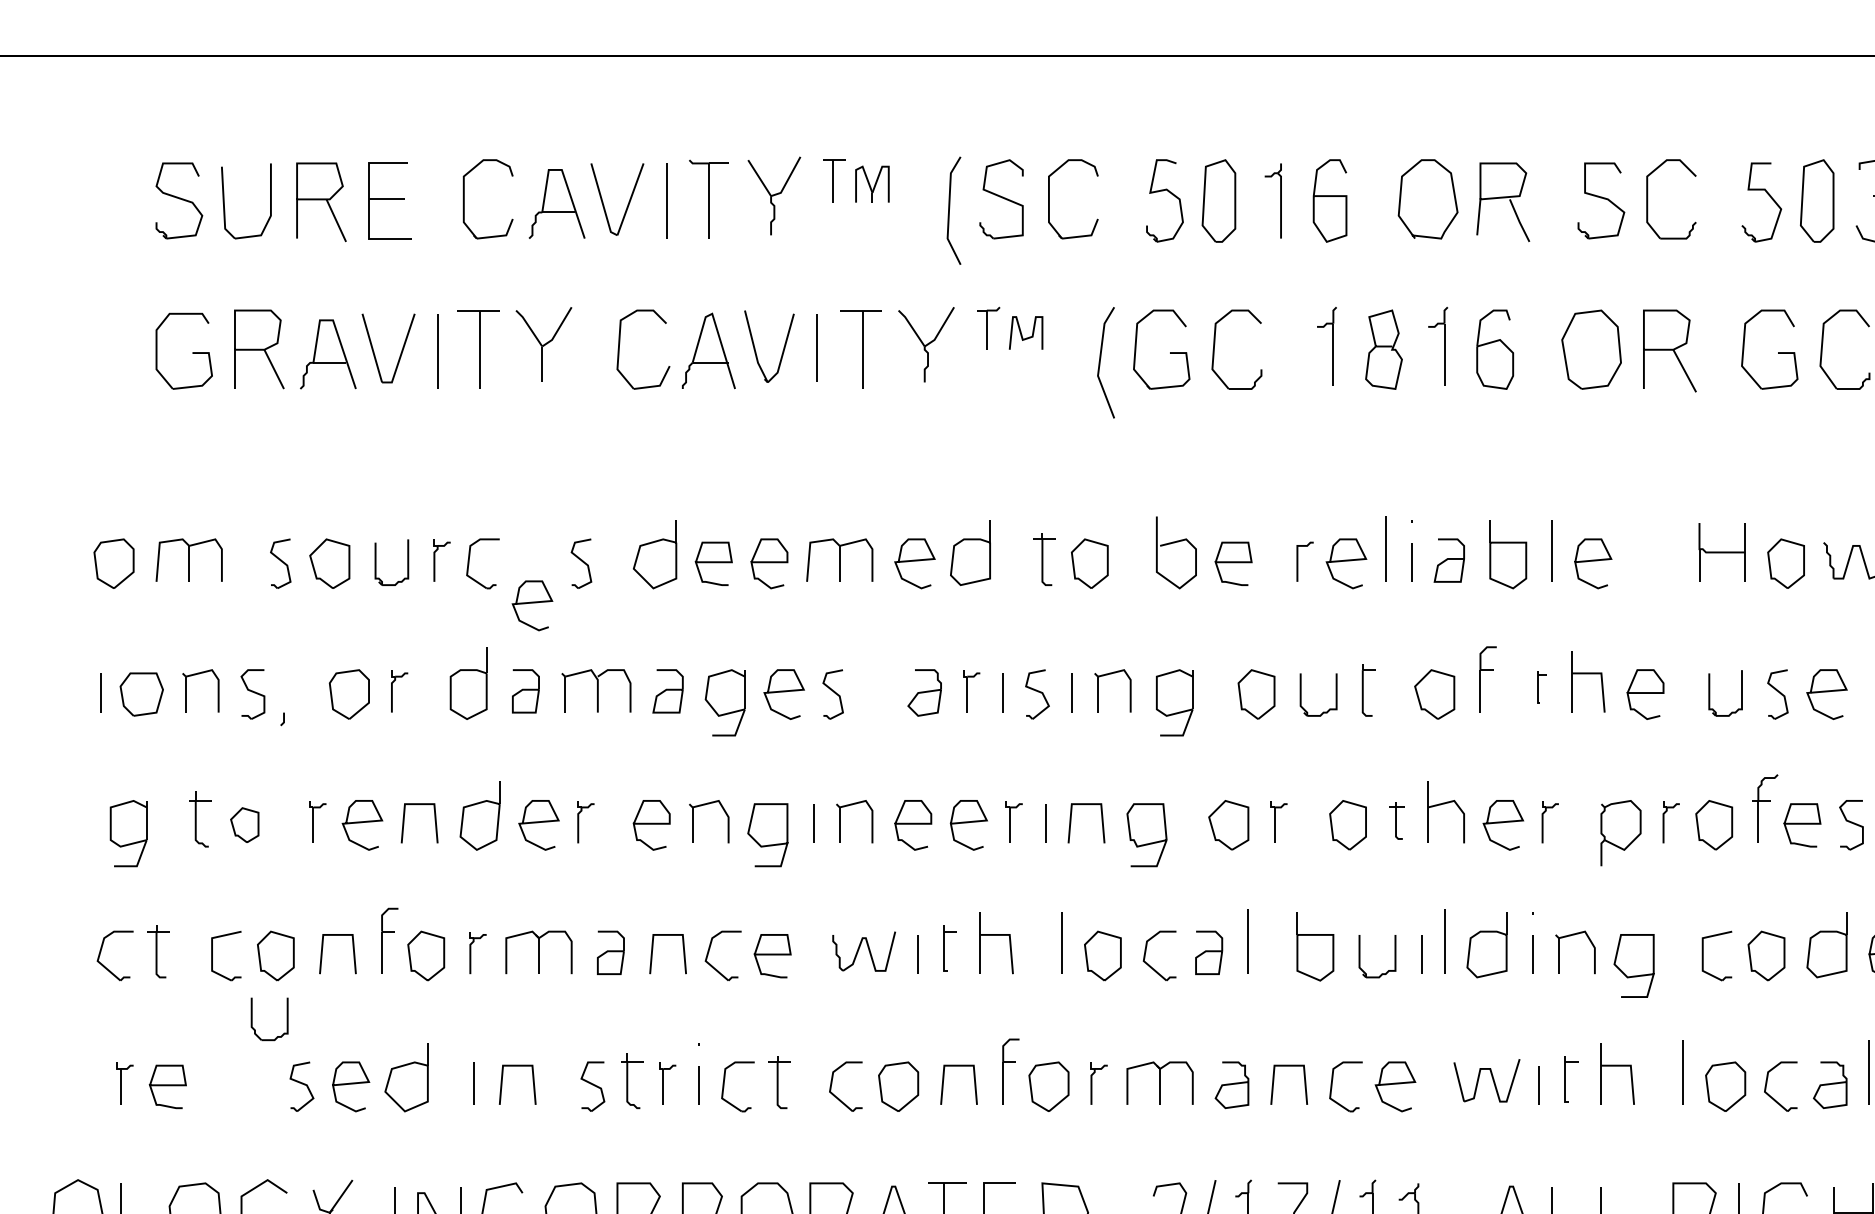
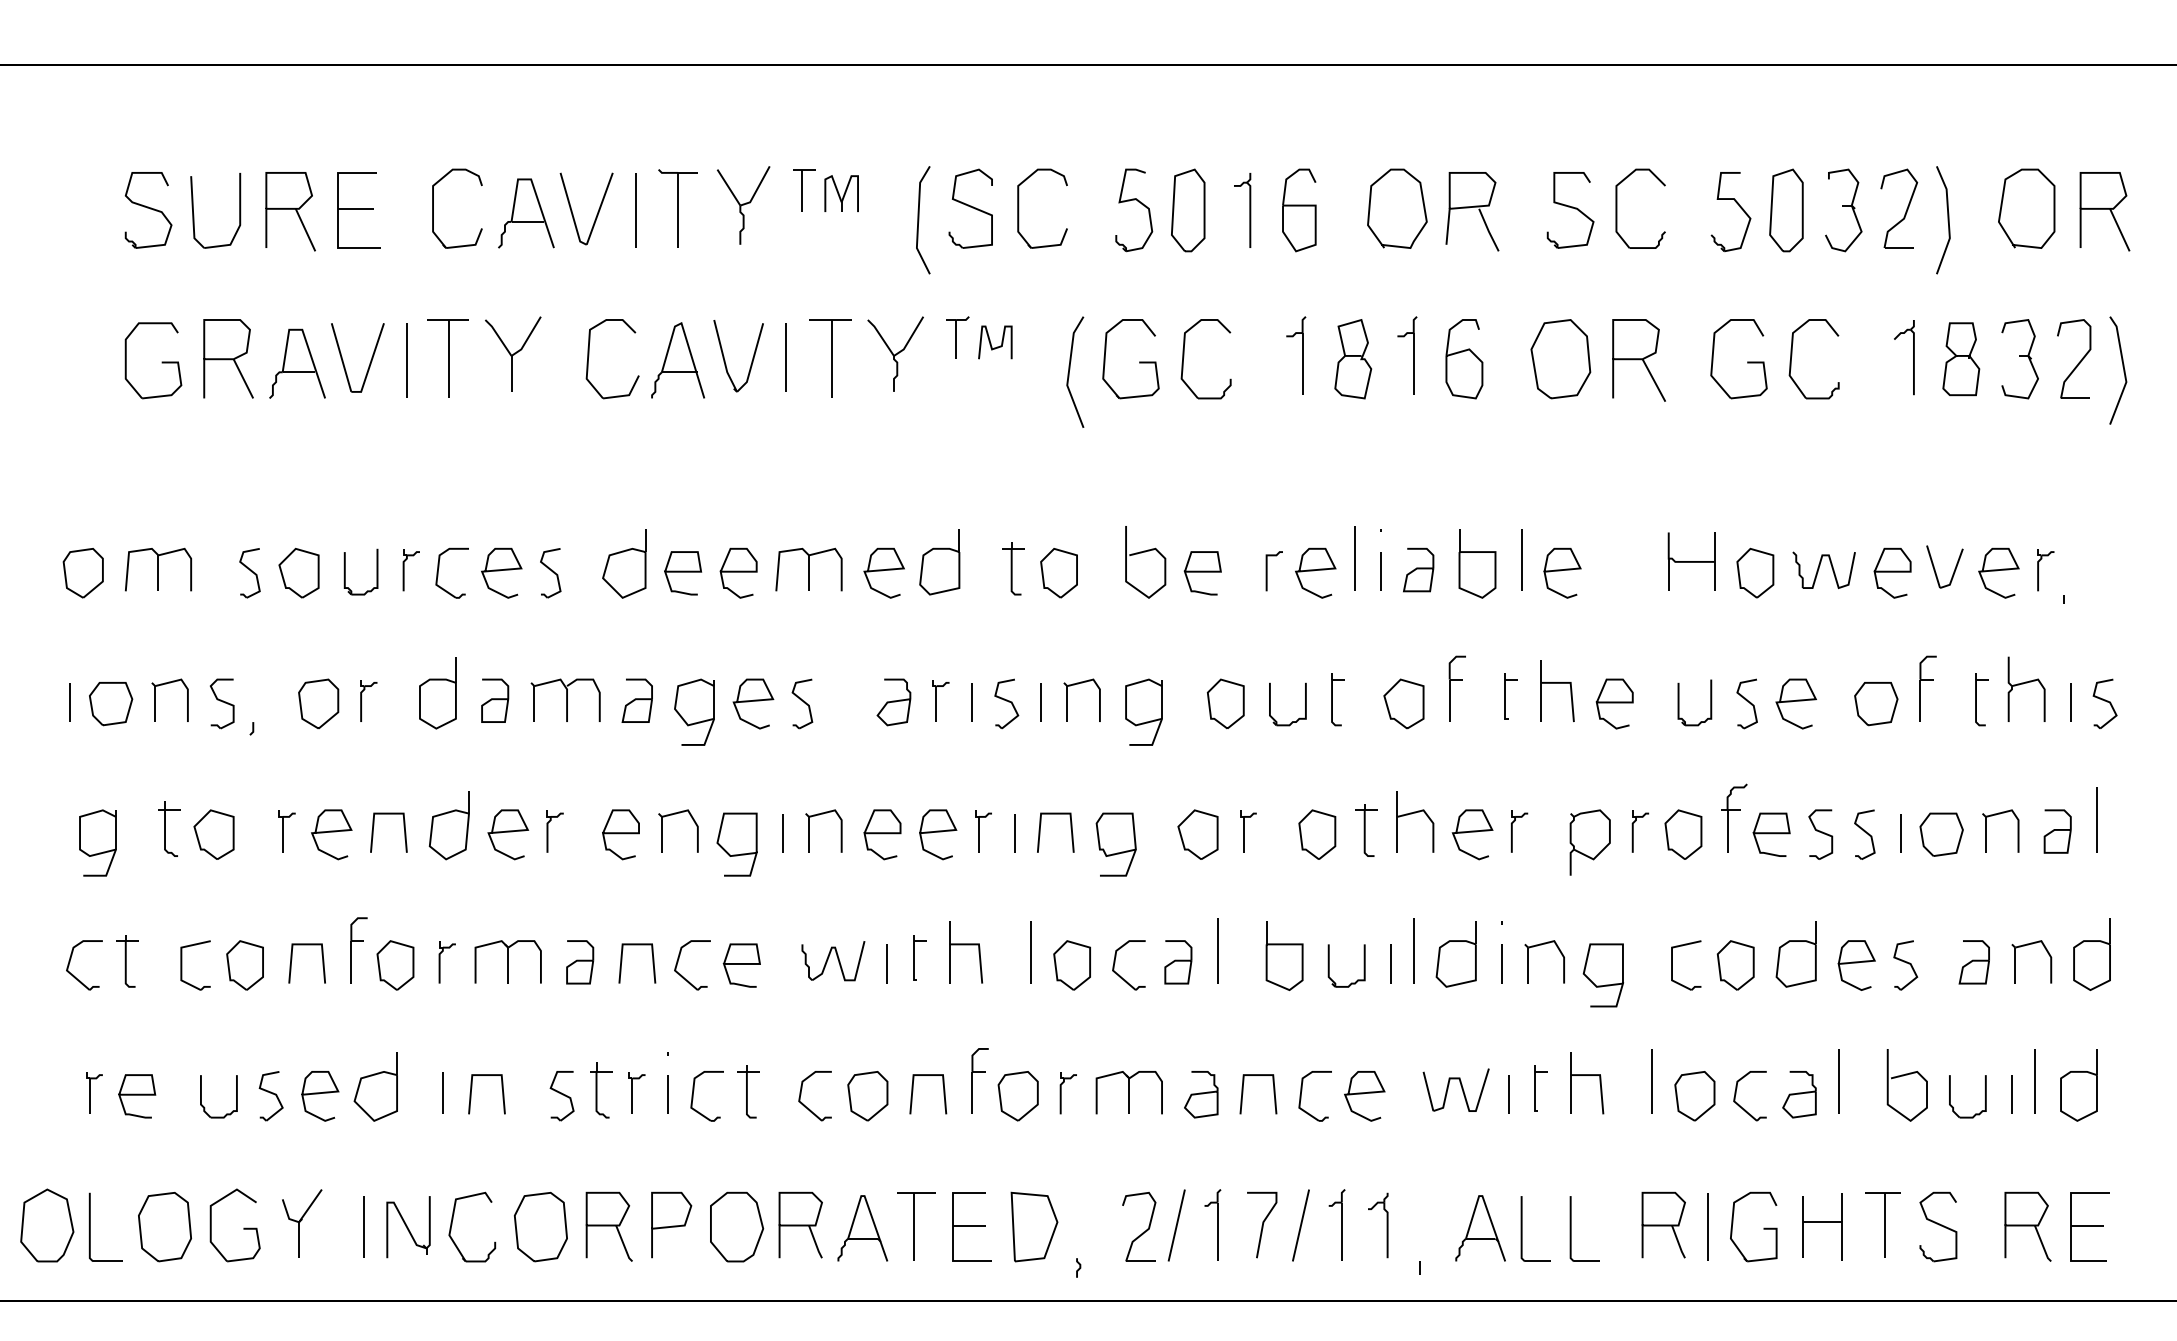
curve: (531, 604) -> (500, 571), moved
part: (1541, 687) -> (1510, 696), size x1.43
part: (1397, 821) -> (1366, 830), size x1.43
part: (244, 825) -> (213, 834), size x1.43
part: (252, 1019) -> (201, 1096), moved

